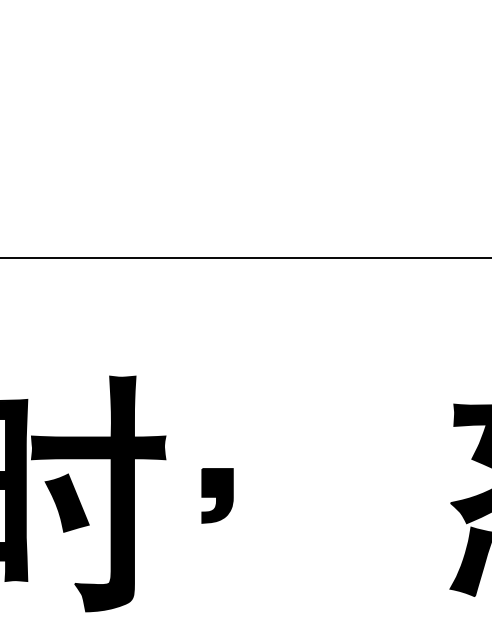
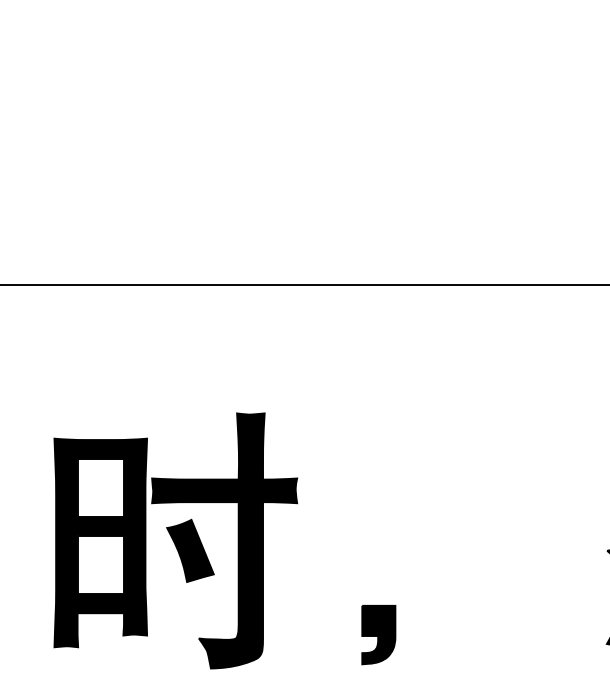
part: (217, 496) -> (378, 635), moved

